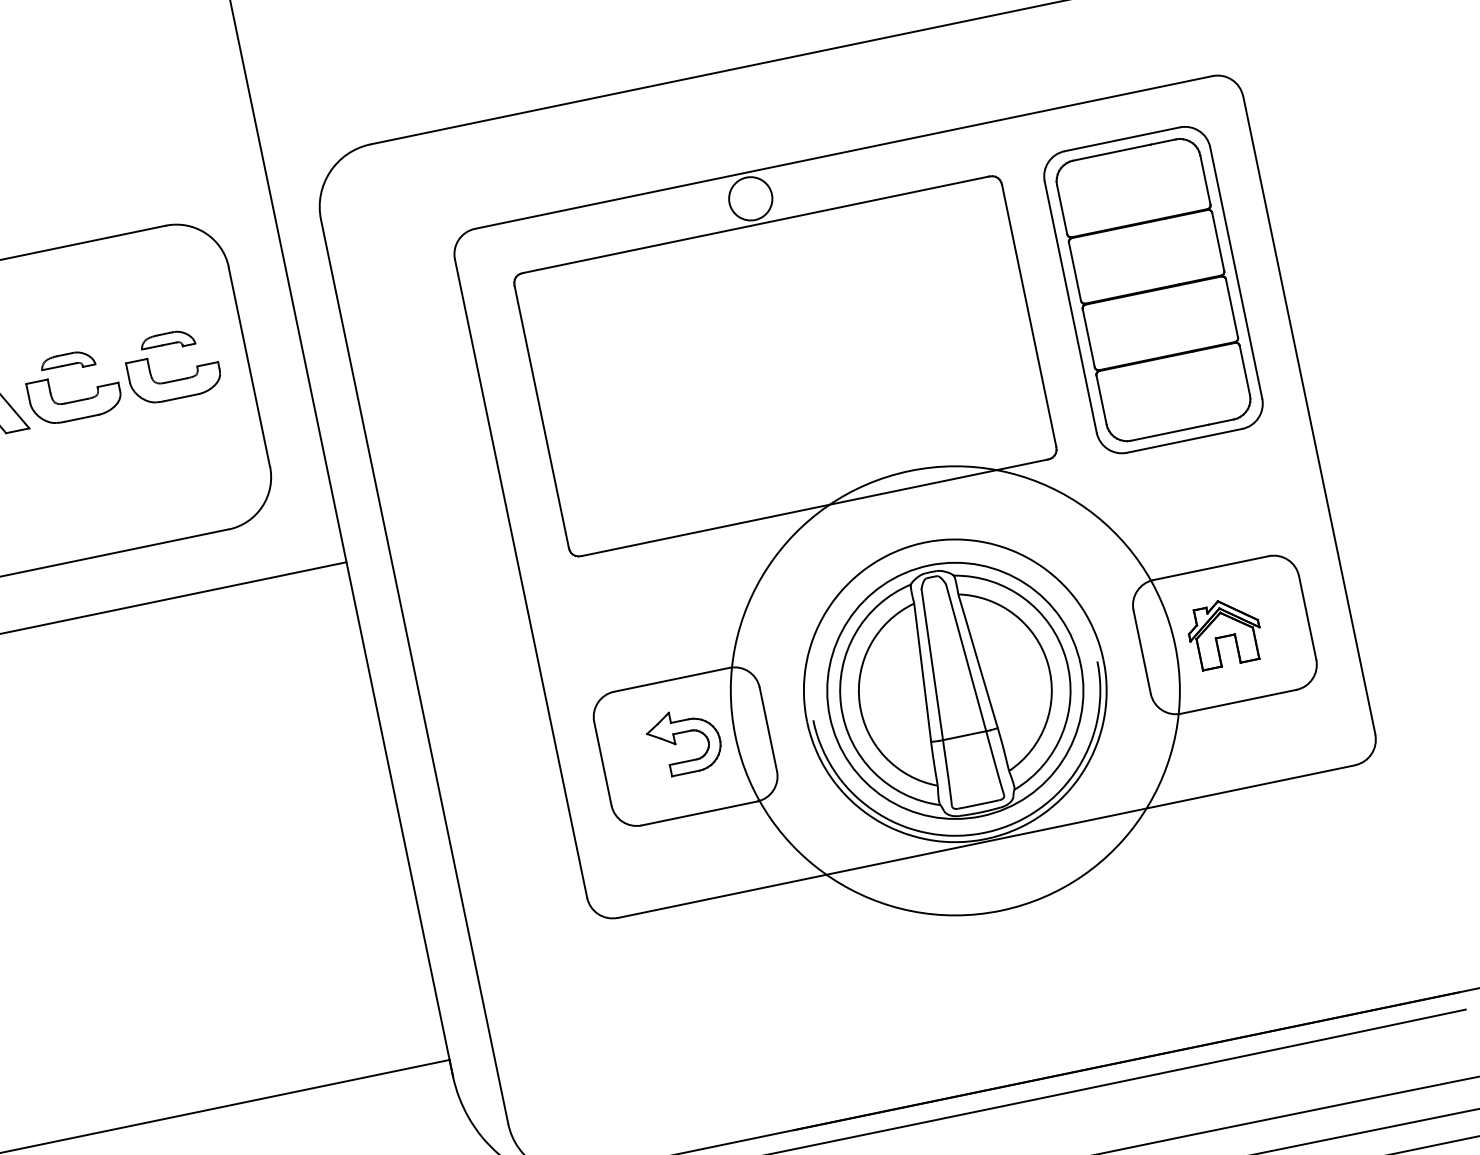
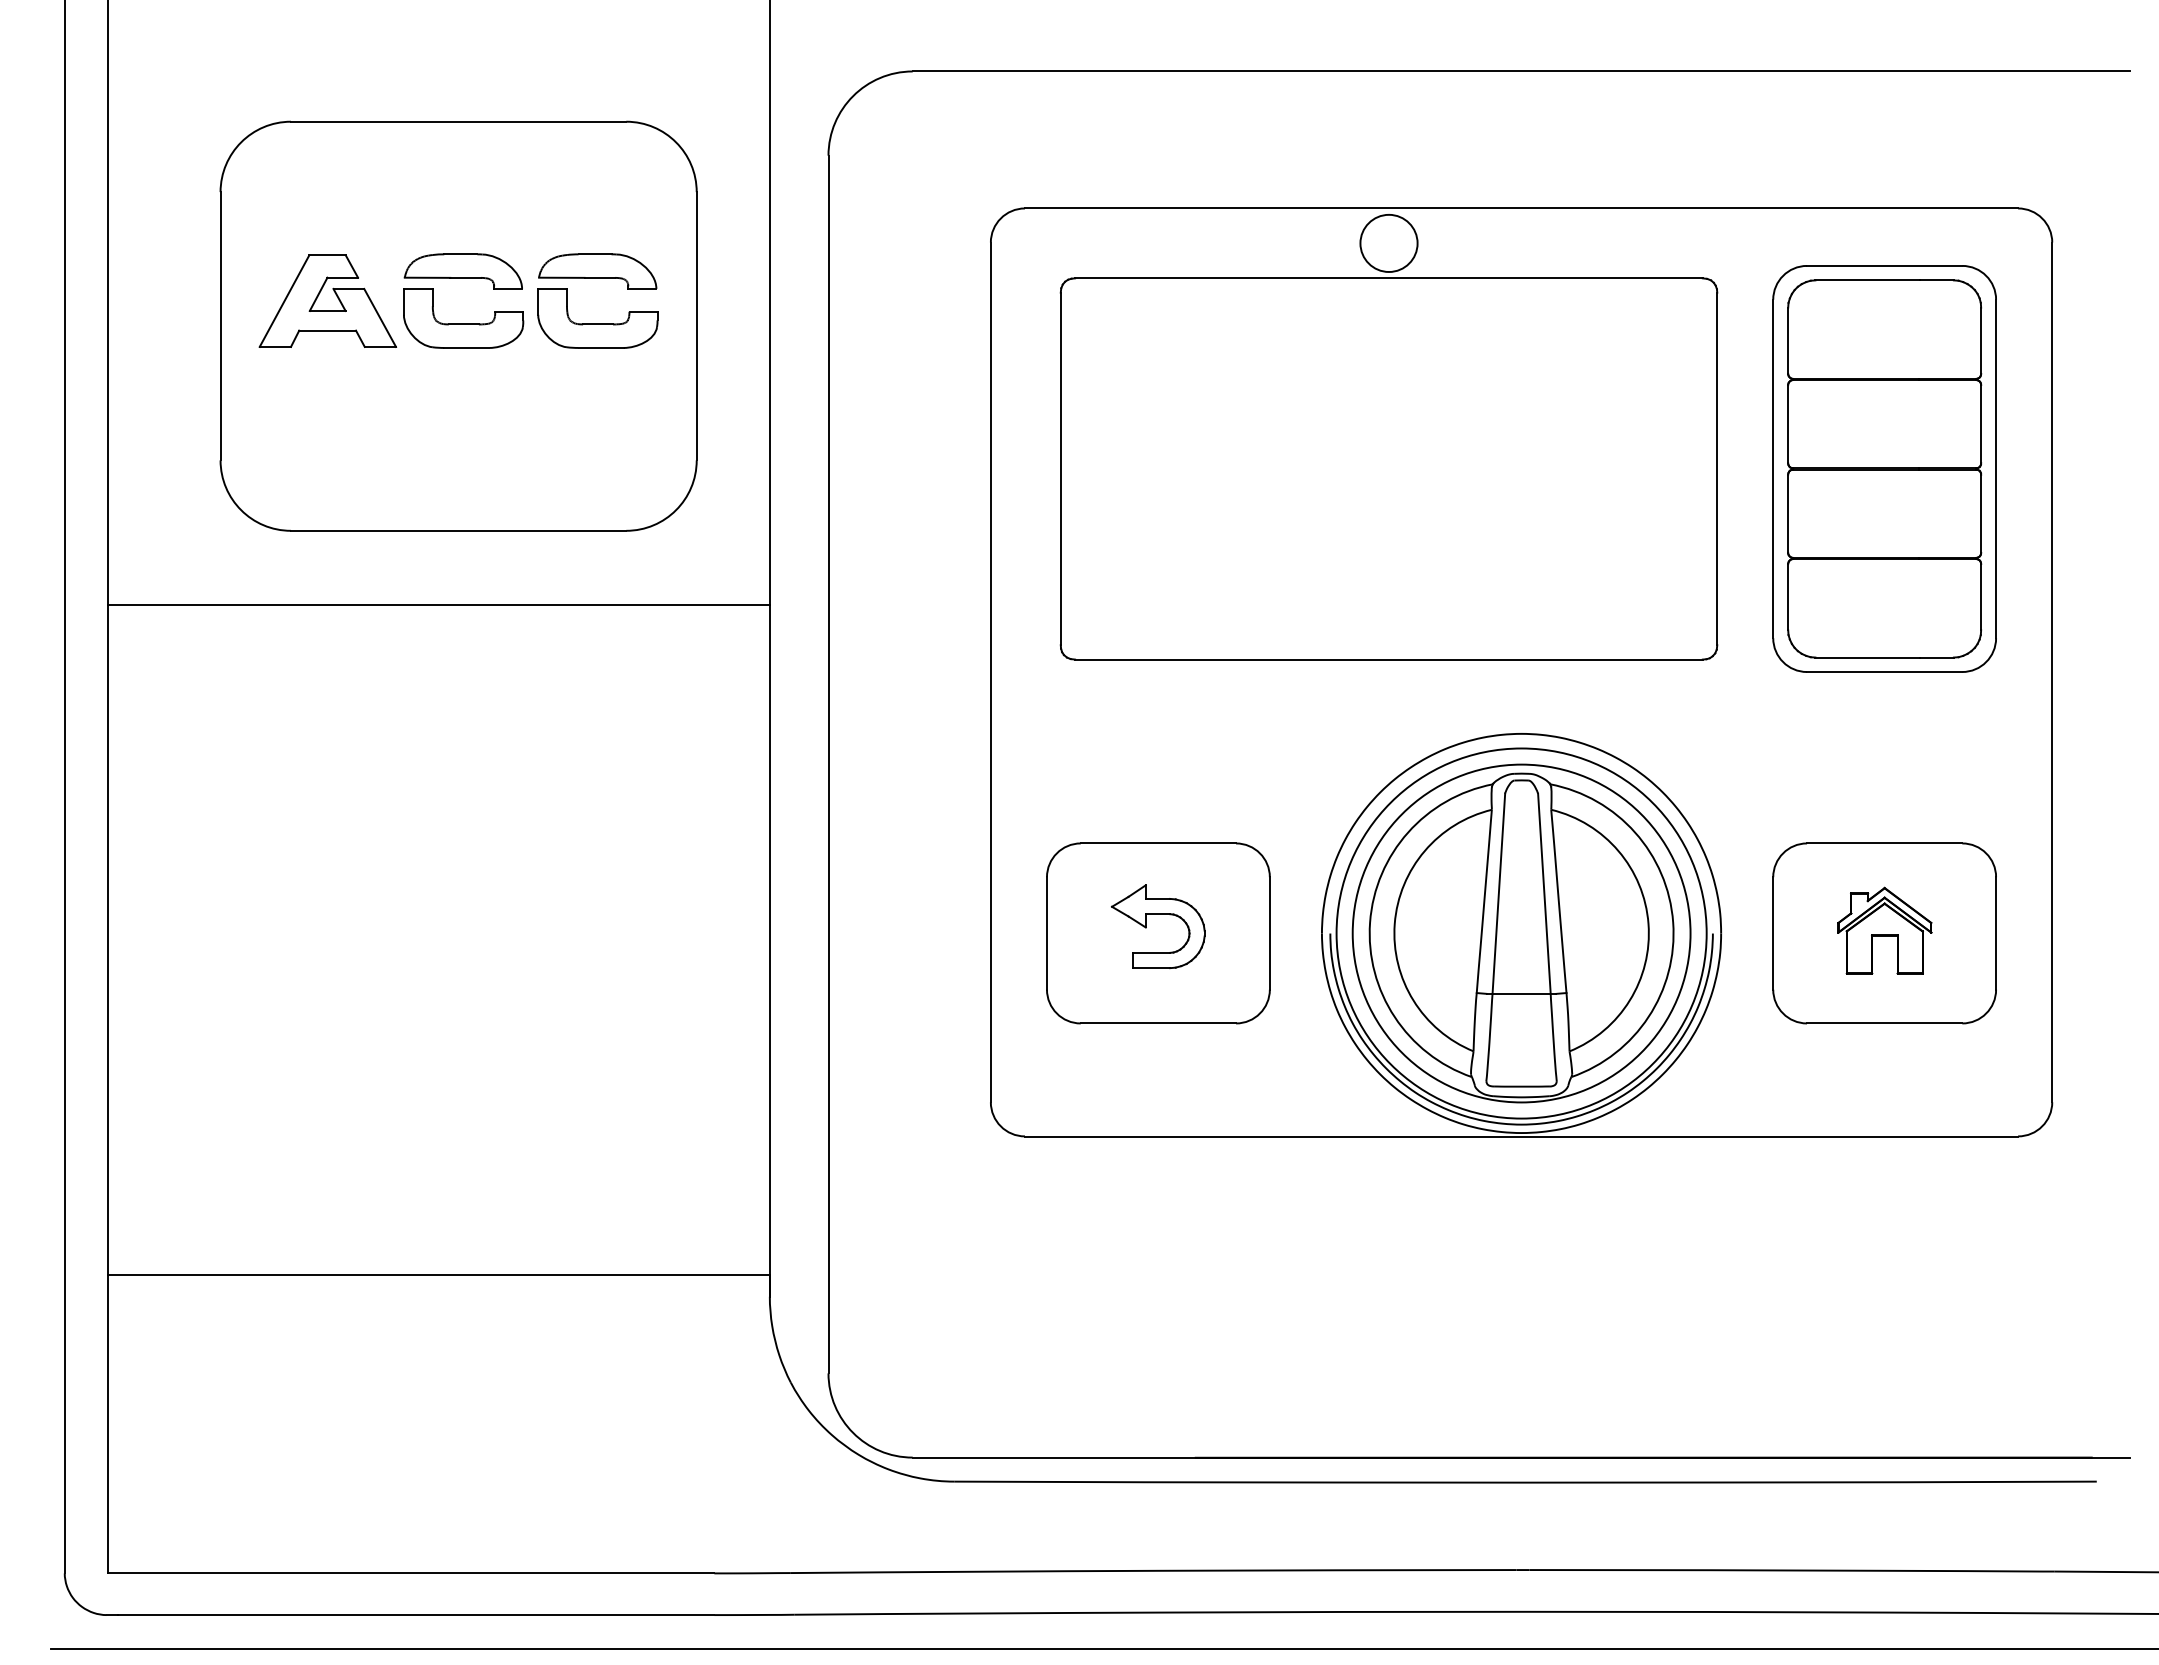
part: (167, 341) -> (597, 271), size x1.67
part: (67, 362) -> (462, 271), size x1.67
circle: (955, 690) -> (1521, 933), size x0.62

